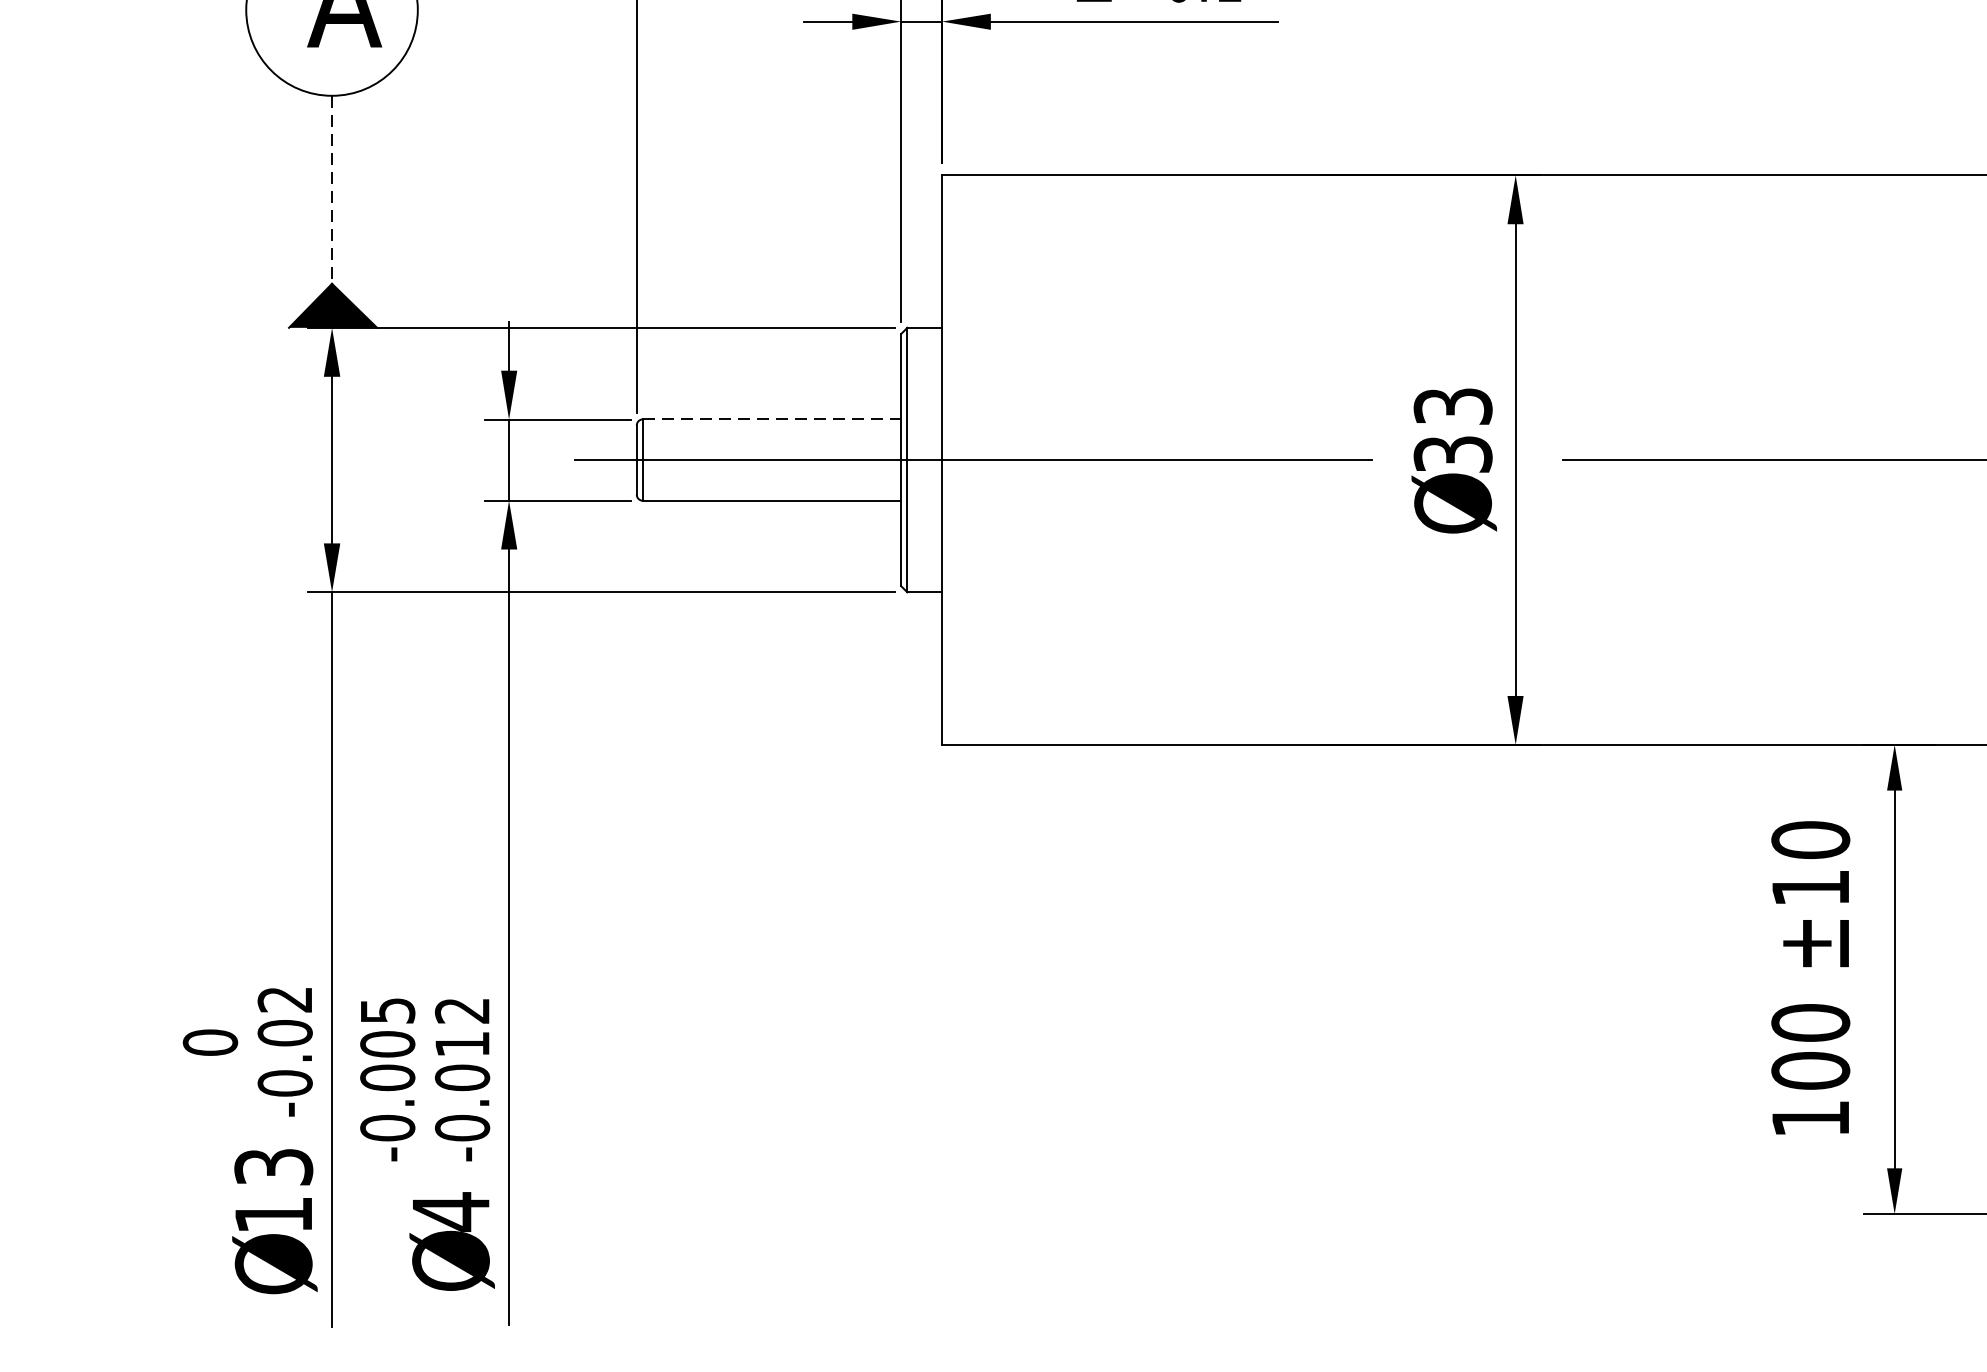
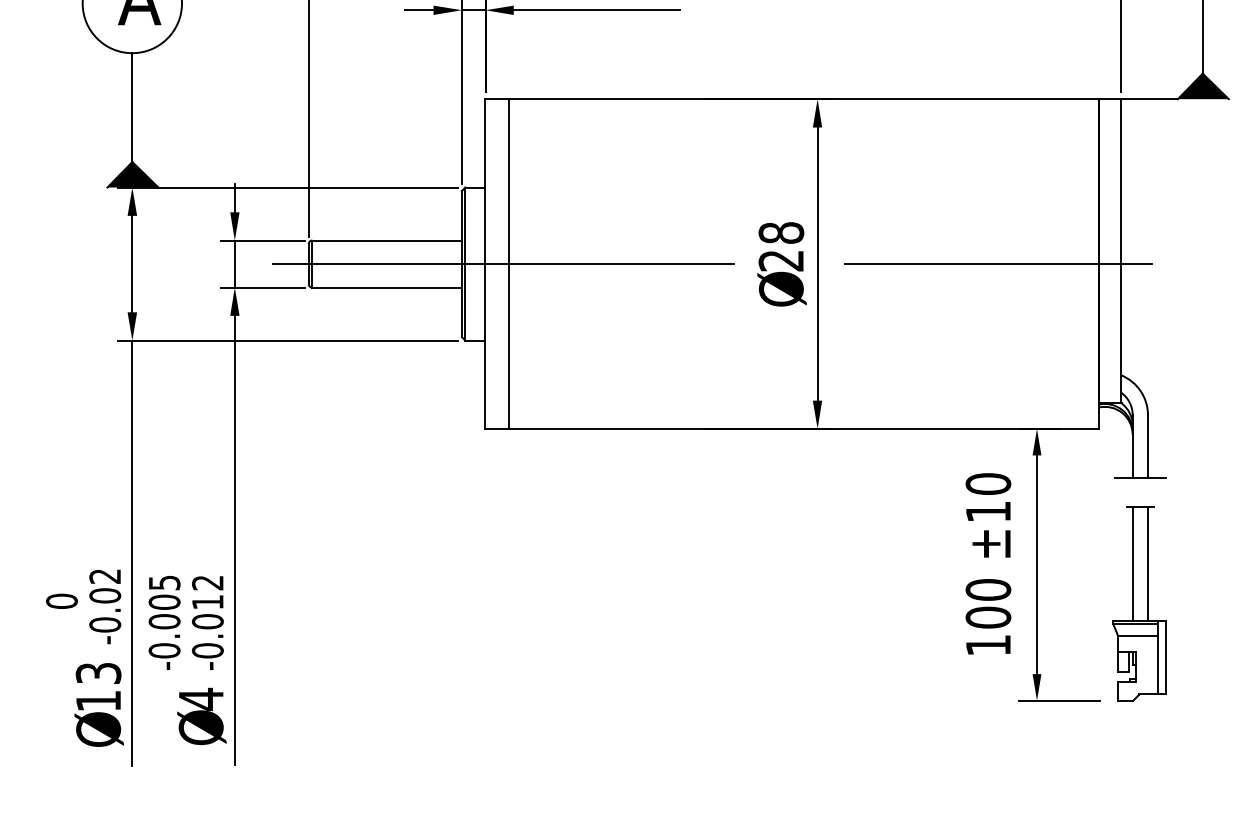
line: (332, 191) -> (132, 108), dashed -> solid
line: (772, 419) -> (387, 240), dashed -> solid
text: (1453, 429) -> (781, 246), 33 -> 28
line: (981, 459) -> (508, 263), added

